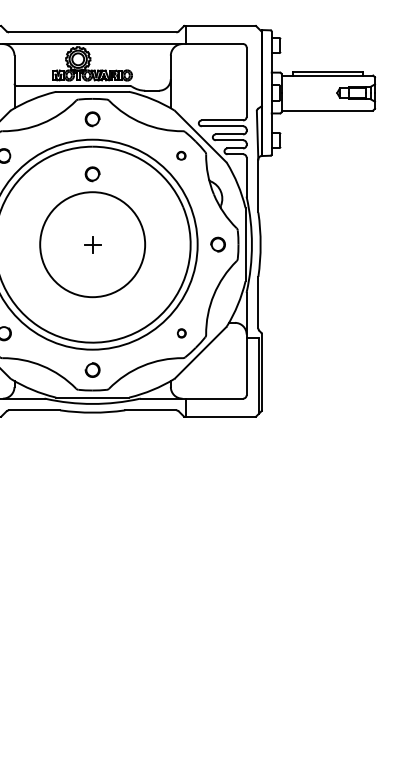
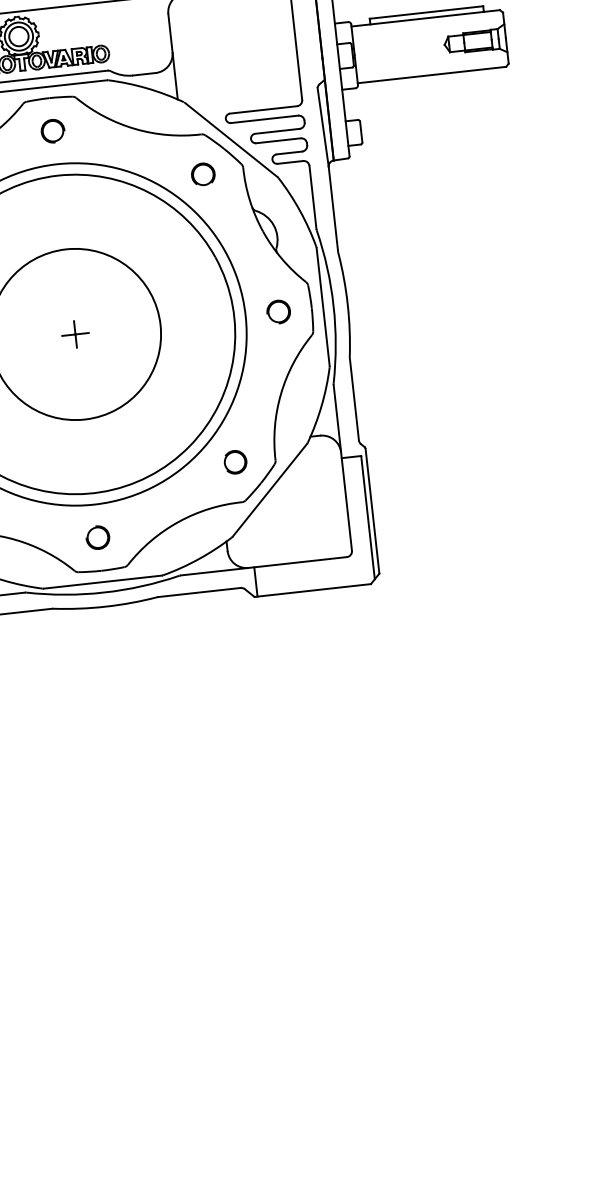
part: (181, 155) -> (203, 174), size x1.67
part: (92, 174) -> (62, 220), removed
part: (181, 333) -> (235, 462), size x1.67

